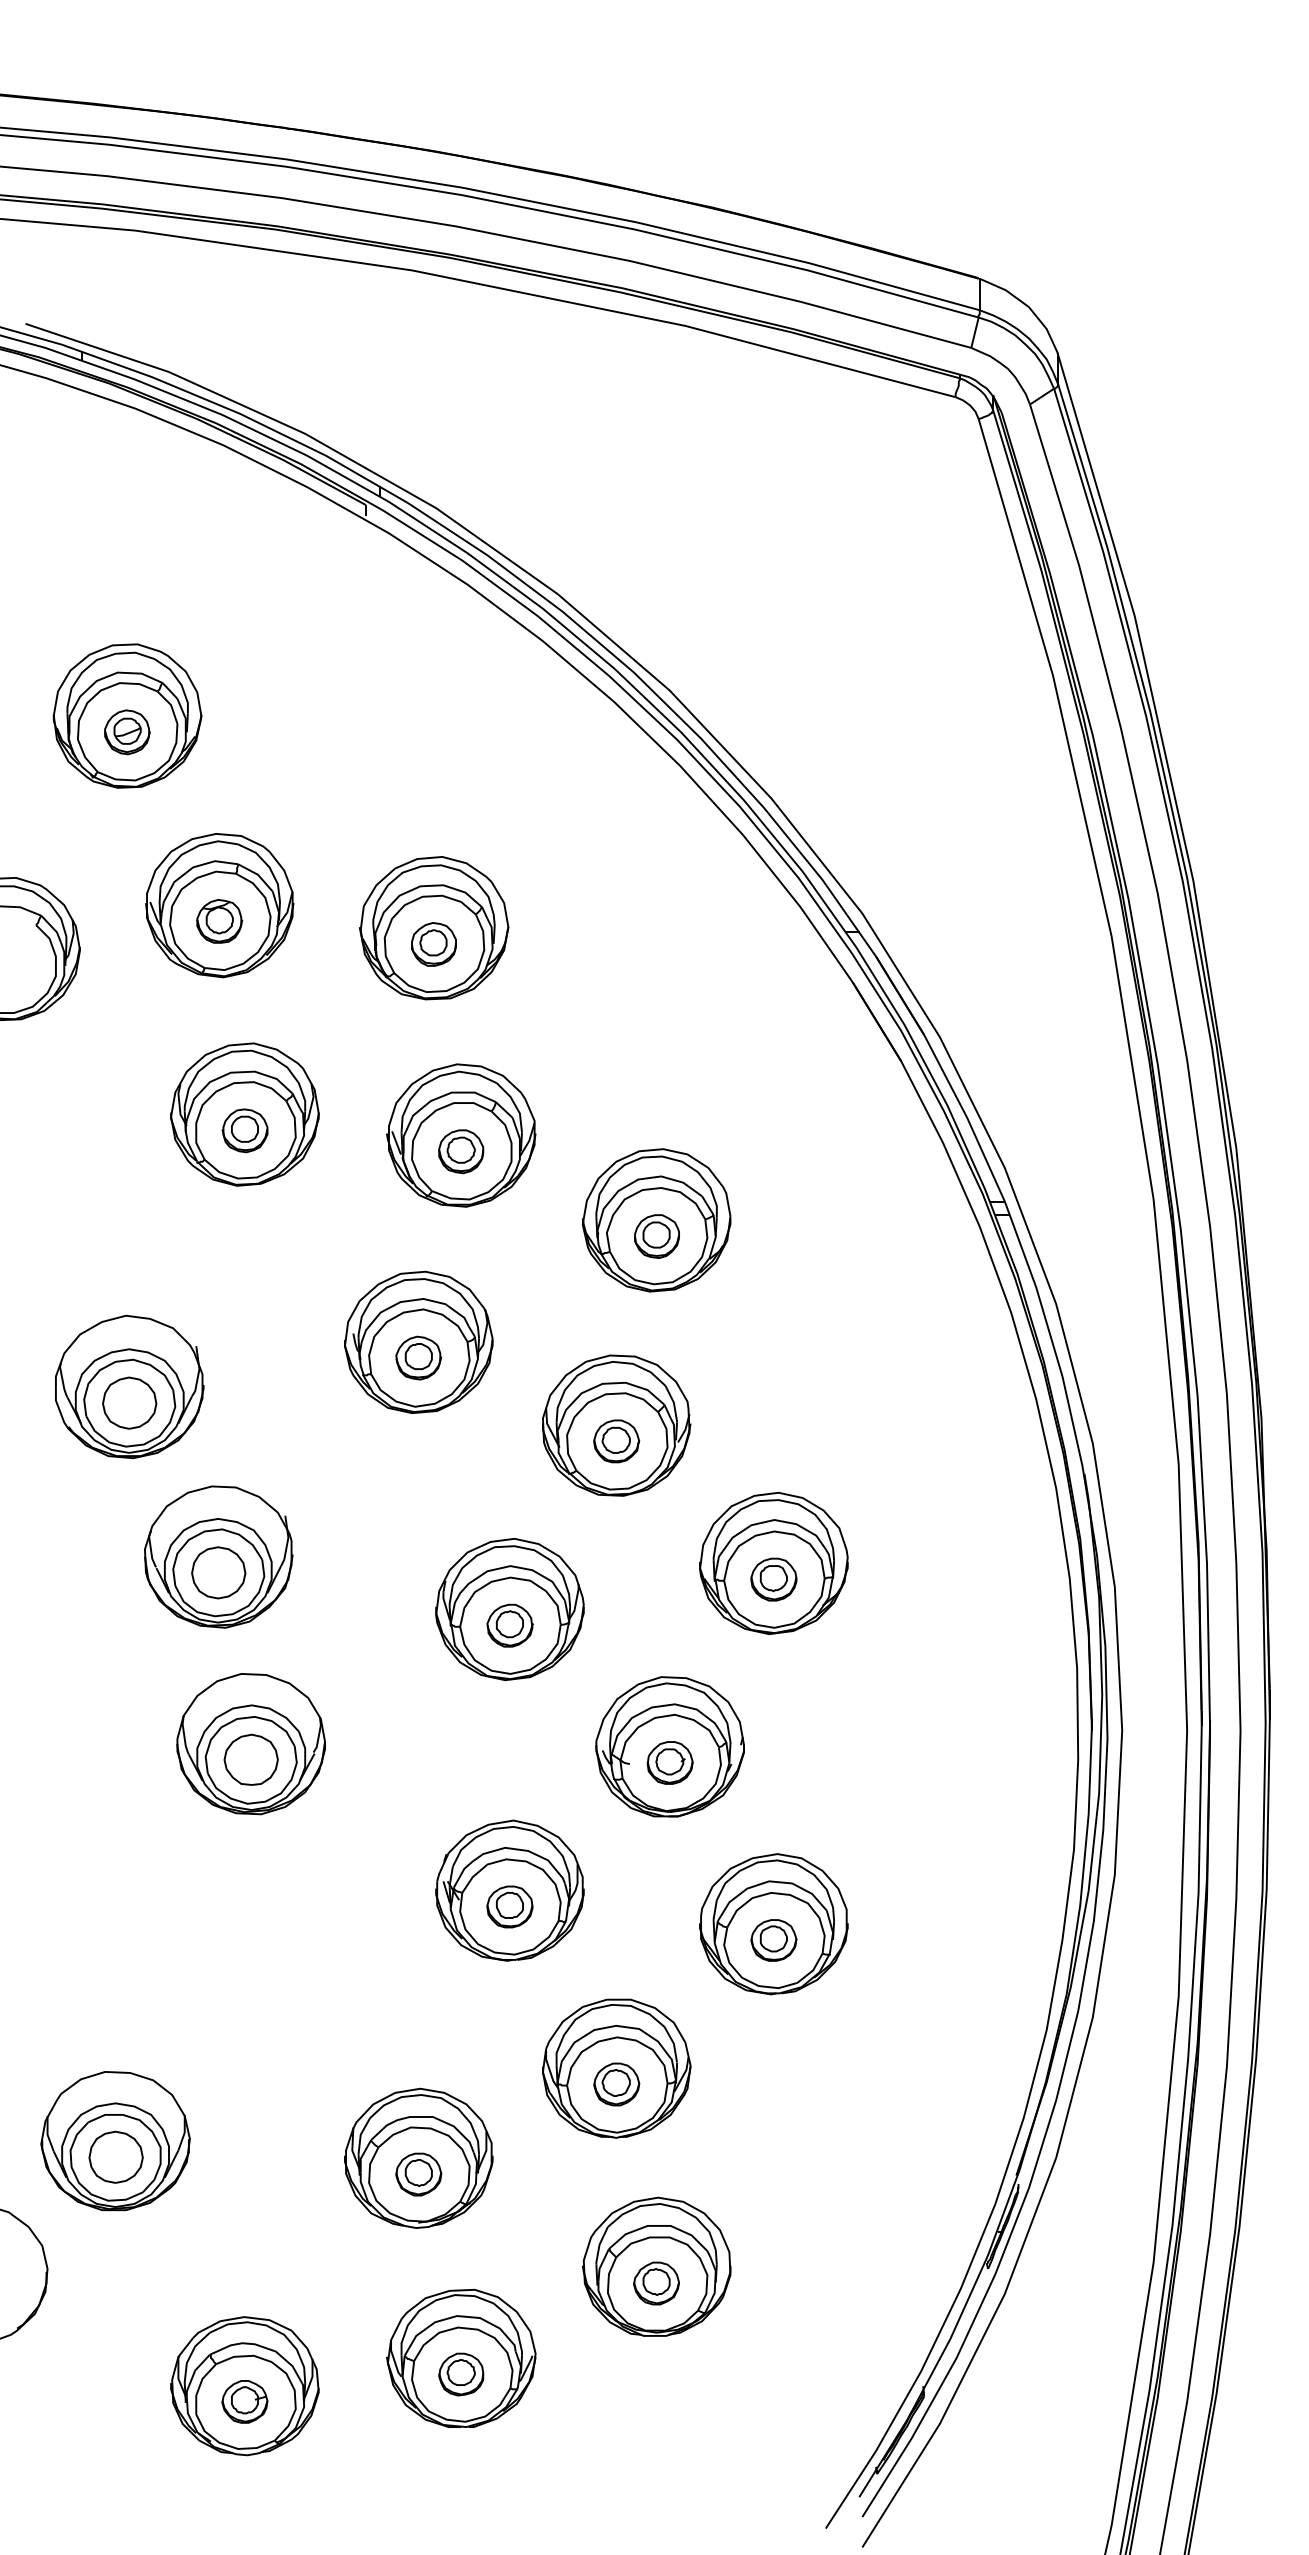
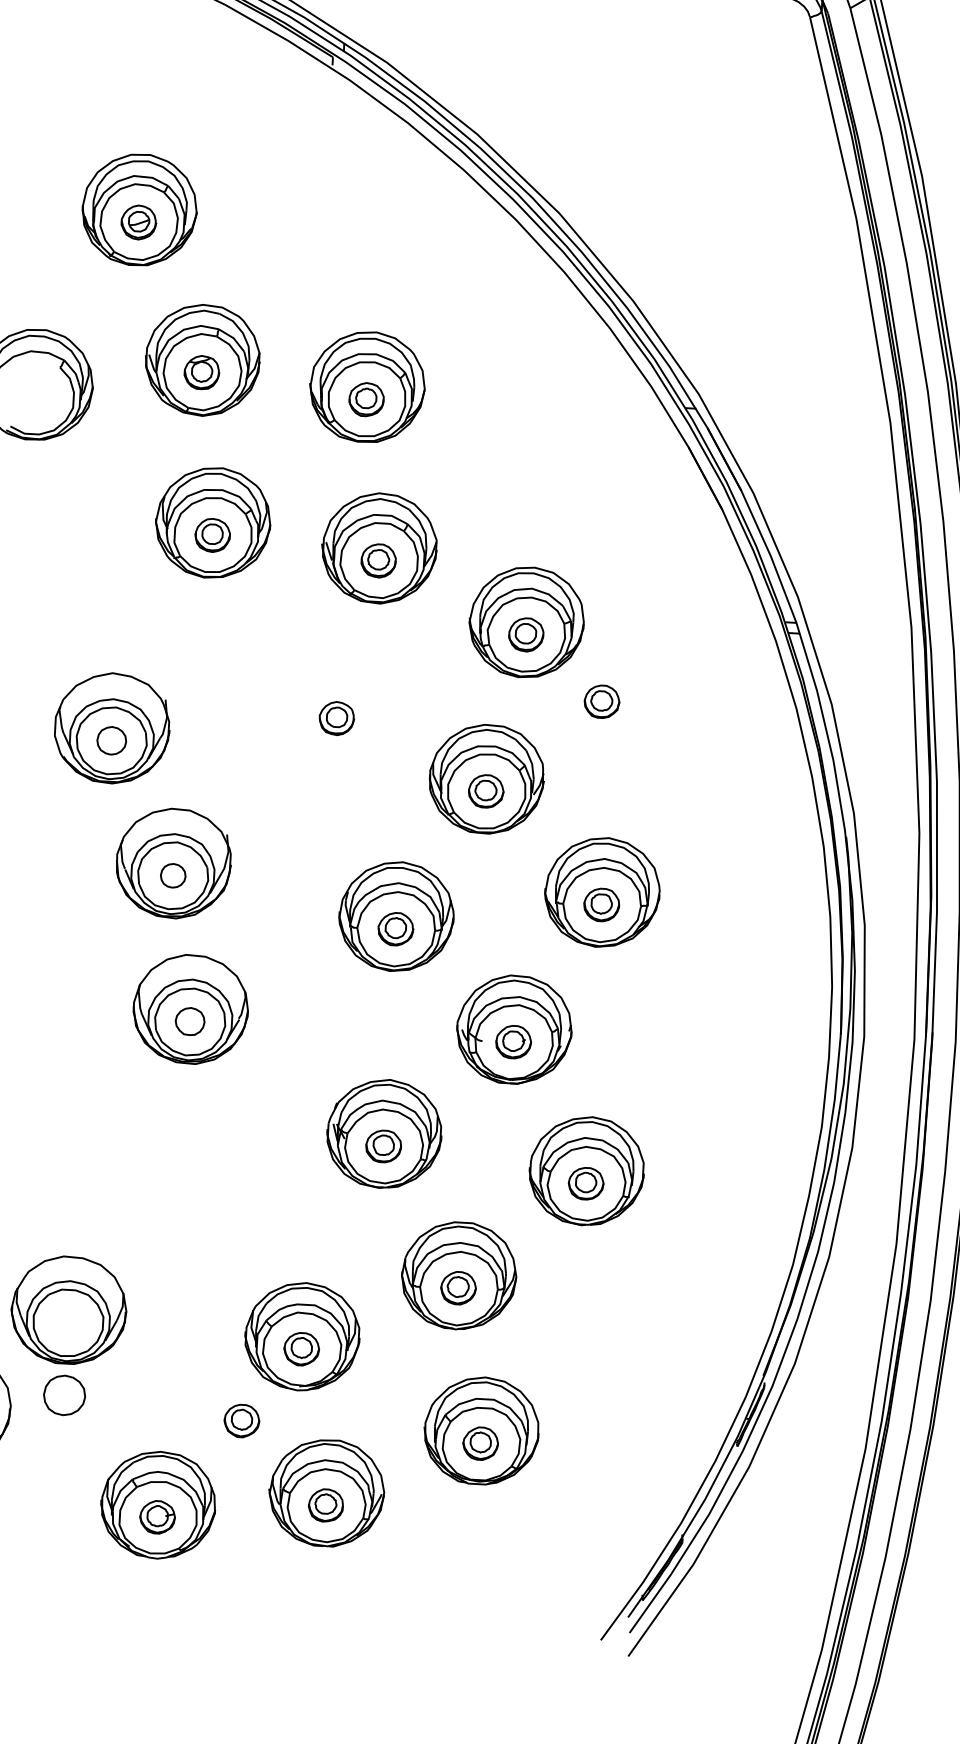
part: (759, 1317) -> (601, 701), added
part: (418, 1341) -> (337, 705), removed
part: (129, 1402) -> (111, 740), size x0.7
part: (218, 1572) -> (173, 875), size x0.6
part: (250, 1759) -> (189, 1021), size x0.7
part: (115, 2156) -> (64, 1394), moved
part: (346, 2271) -> (241, 1421), added

